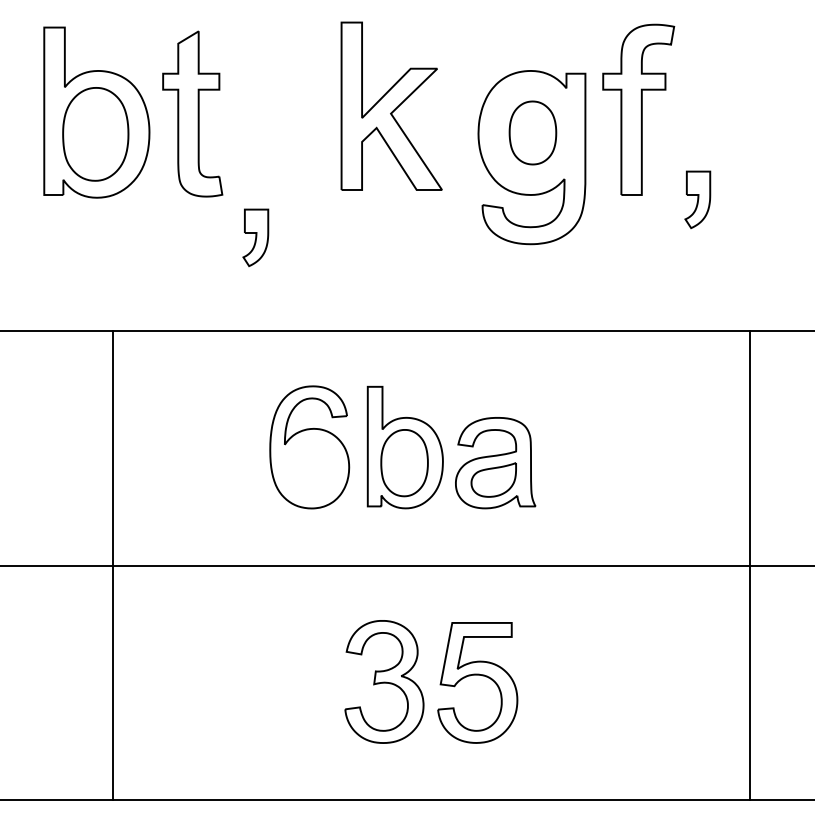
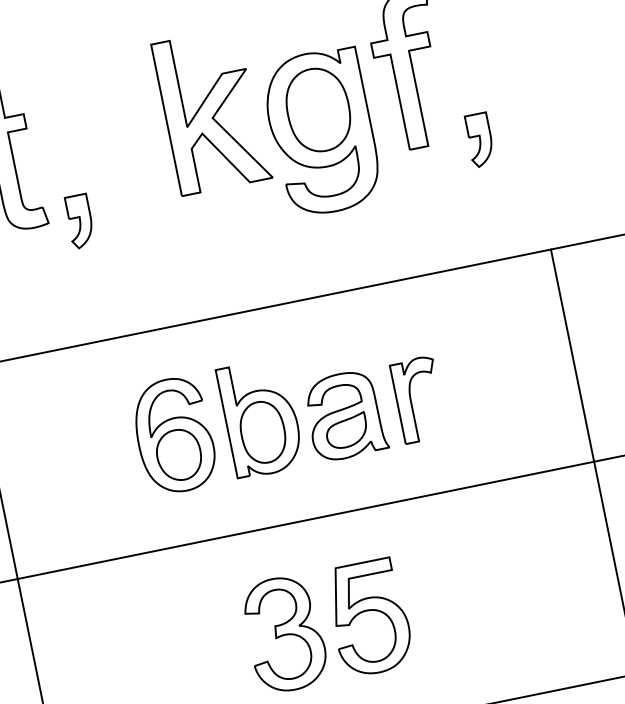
part: (391, 105) -> (211, 110), moved
part: (532, 132) -> (317, 109), size x1.43
part: (255, 237) -> (79, 221), moved
part: (569, 461) -> (411, 400), added
part: (310, 469) -> (179, 455), added

